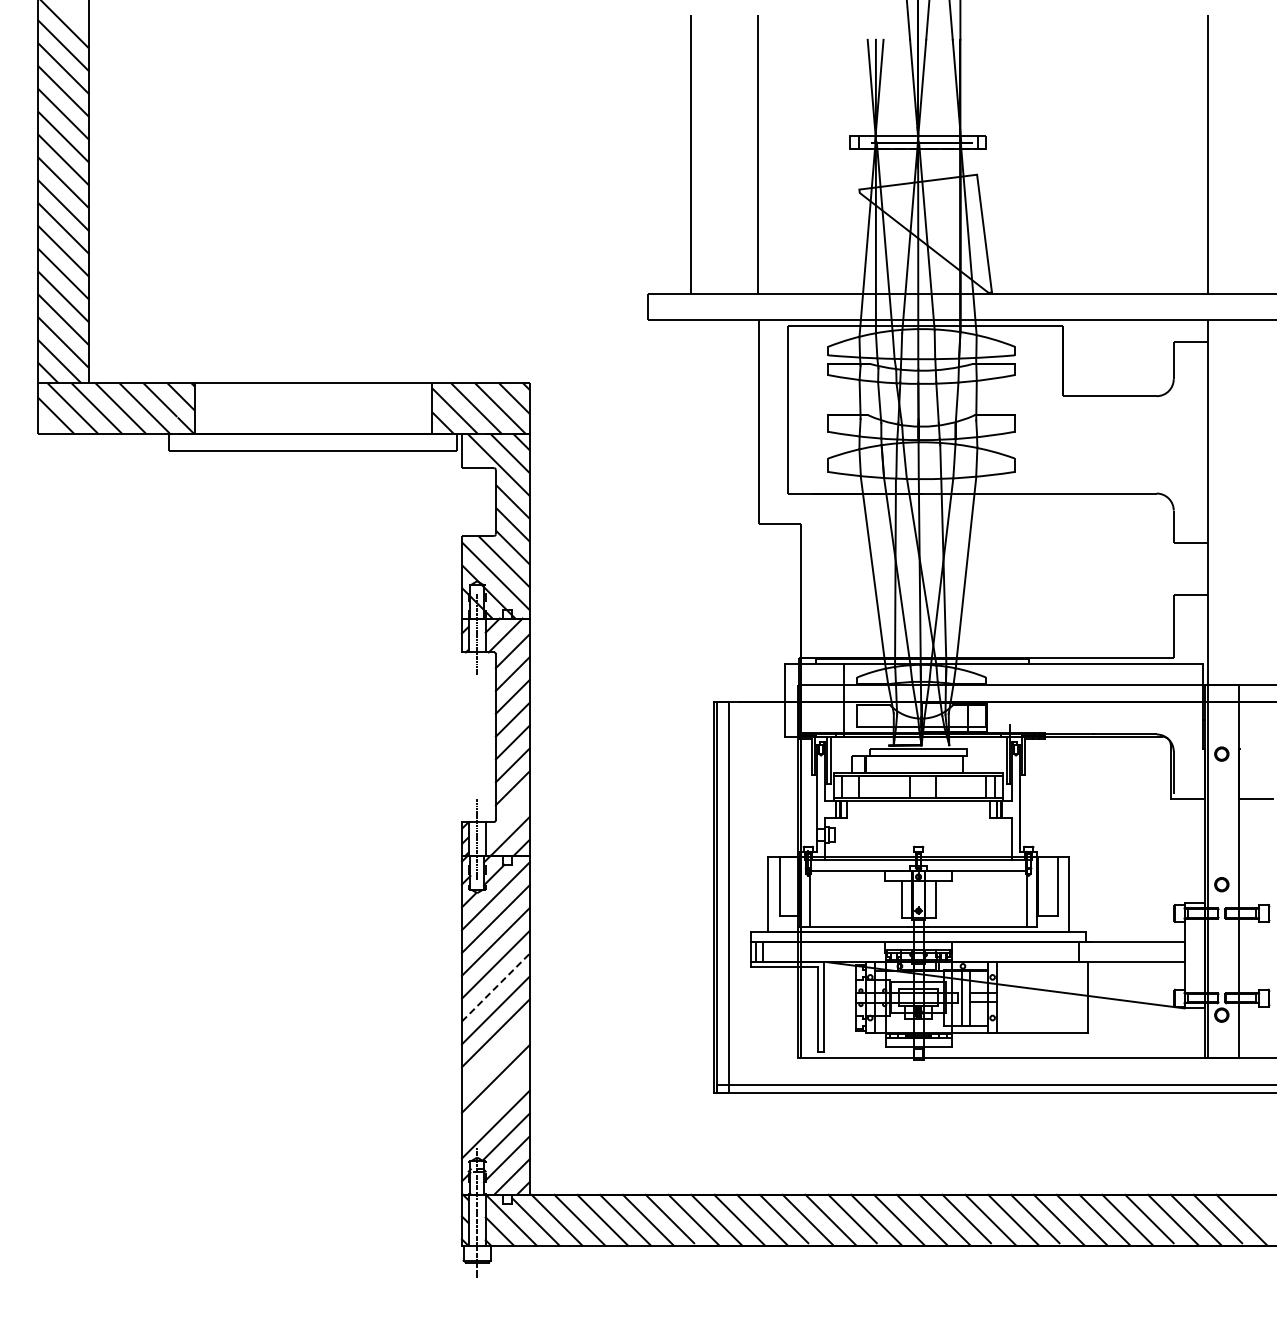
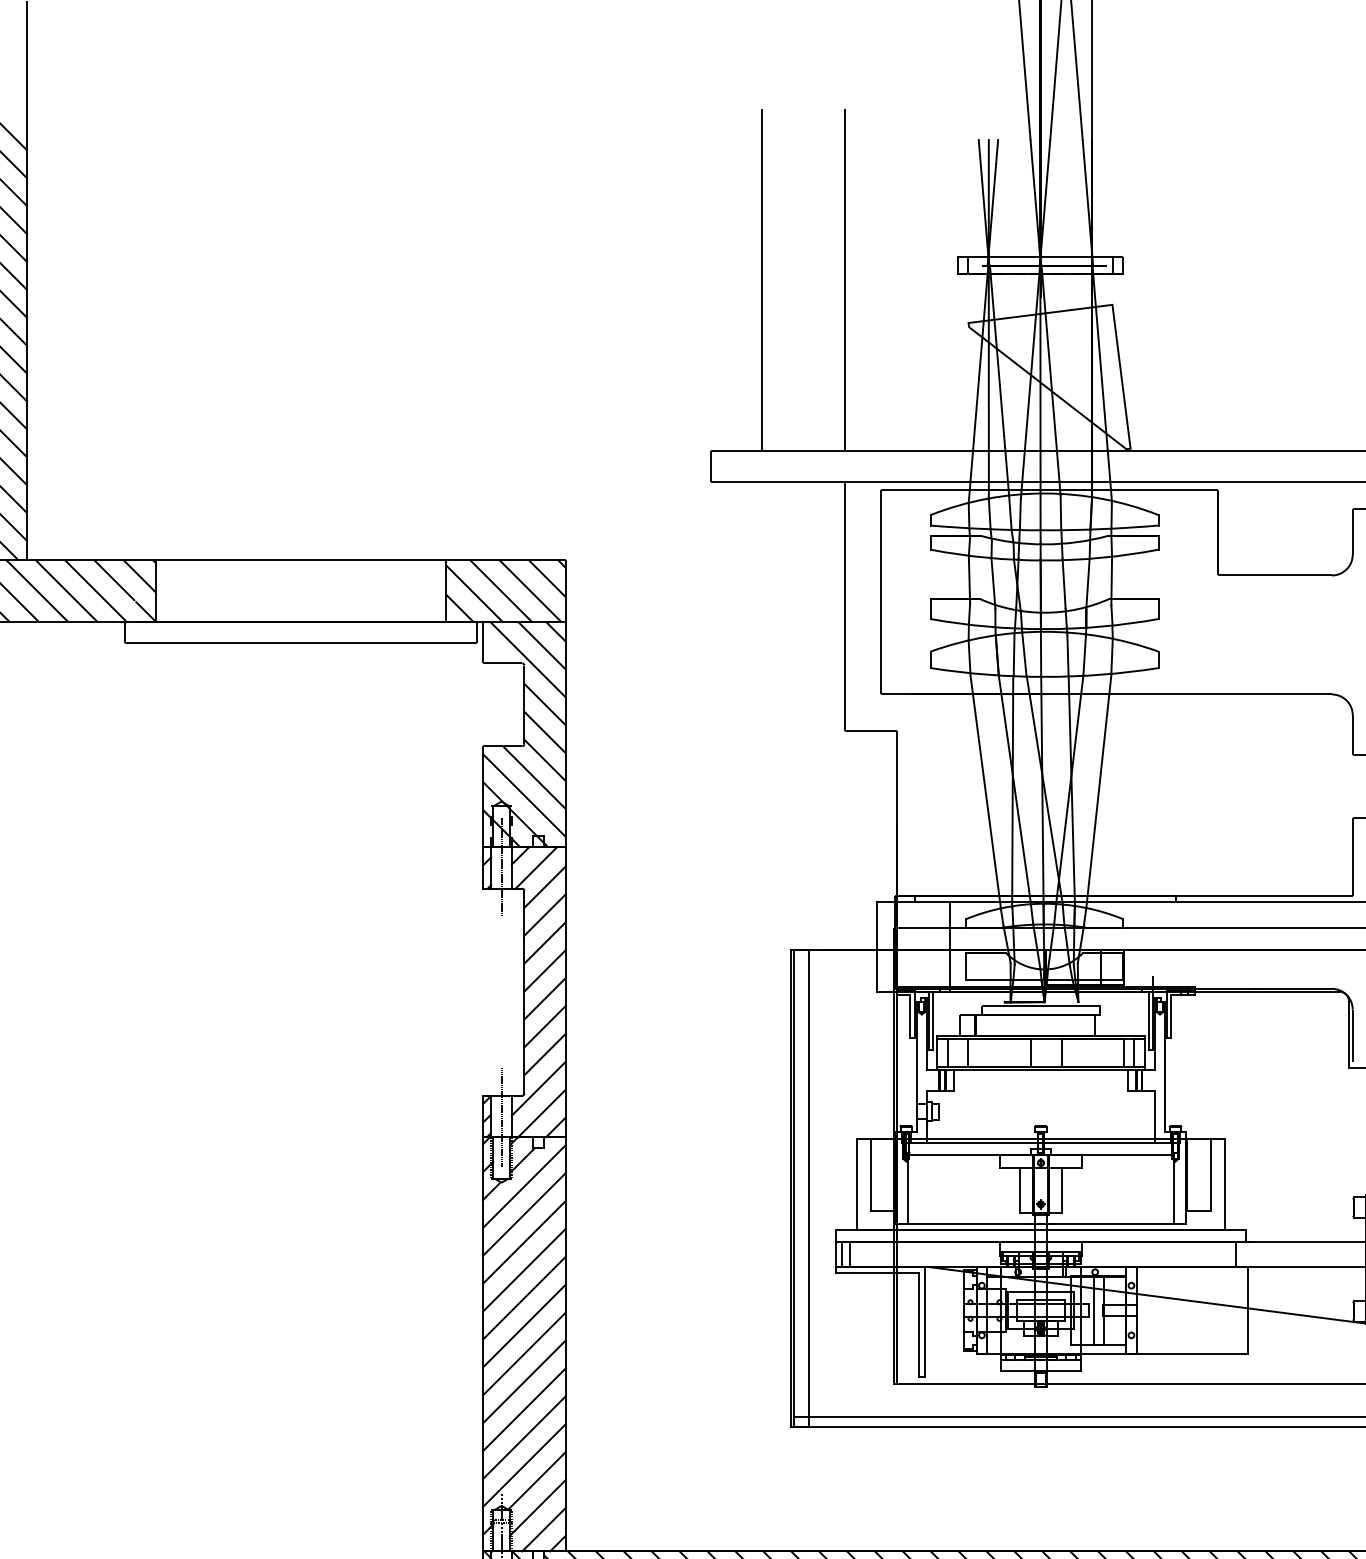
line: (507, 816) -> (538, 1089), added
line: (495, 987) -> (523, 1298), dashed -> solid
line: (495, 1056) -> (523, 1382), added
line: (495, 1101) -> (523, 1437), added

